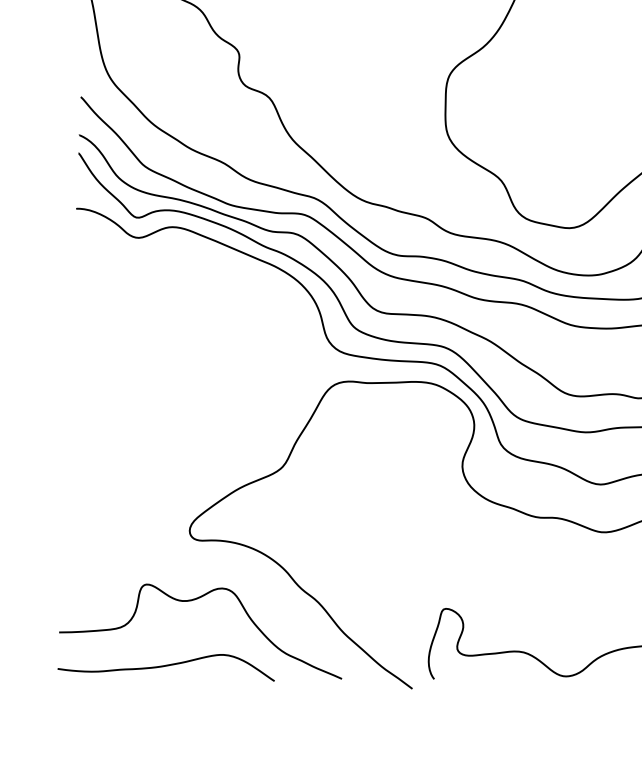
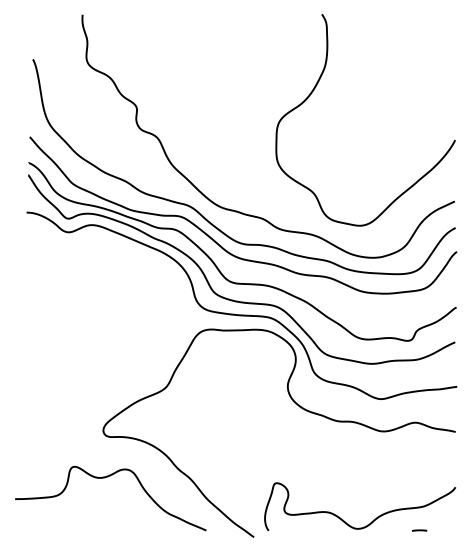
curve: (166, 666) -> (87, 522), removed

